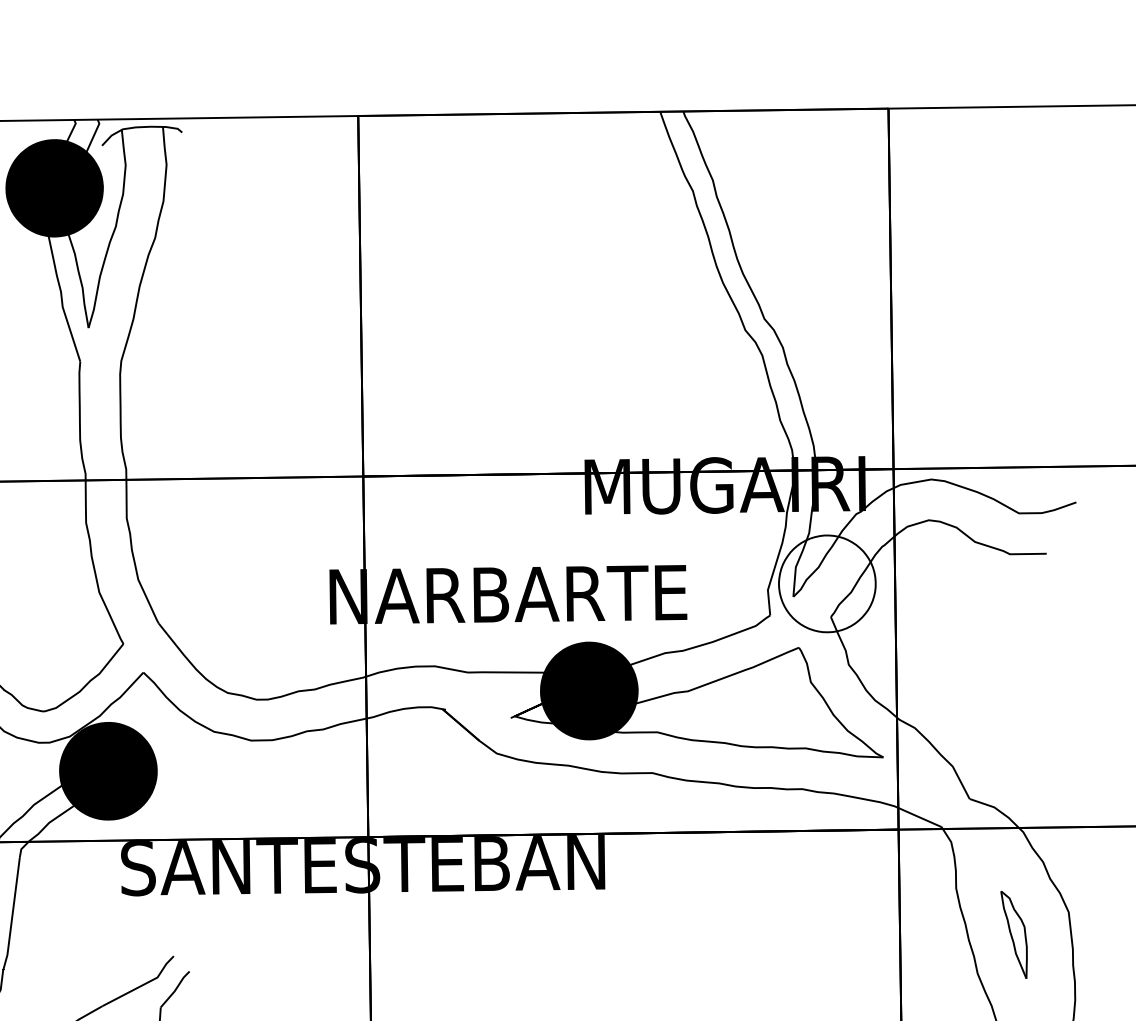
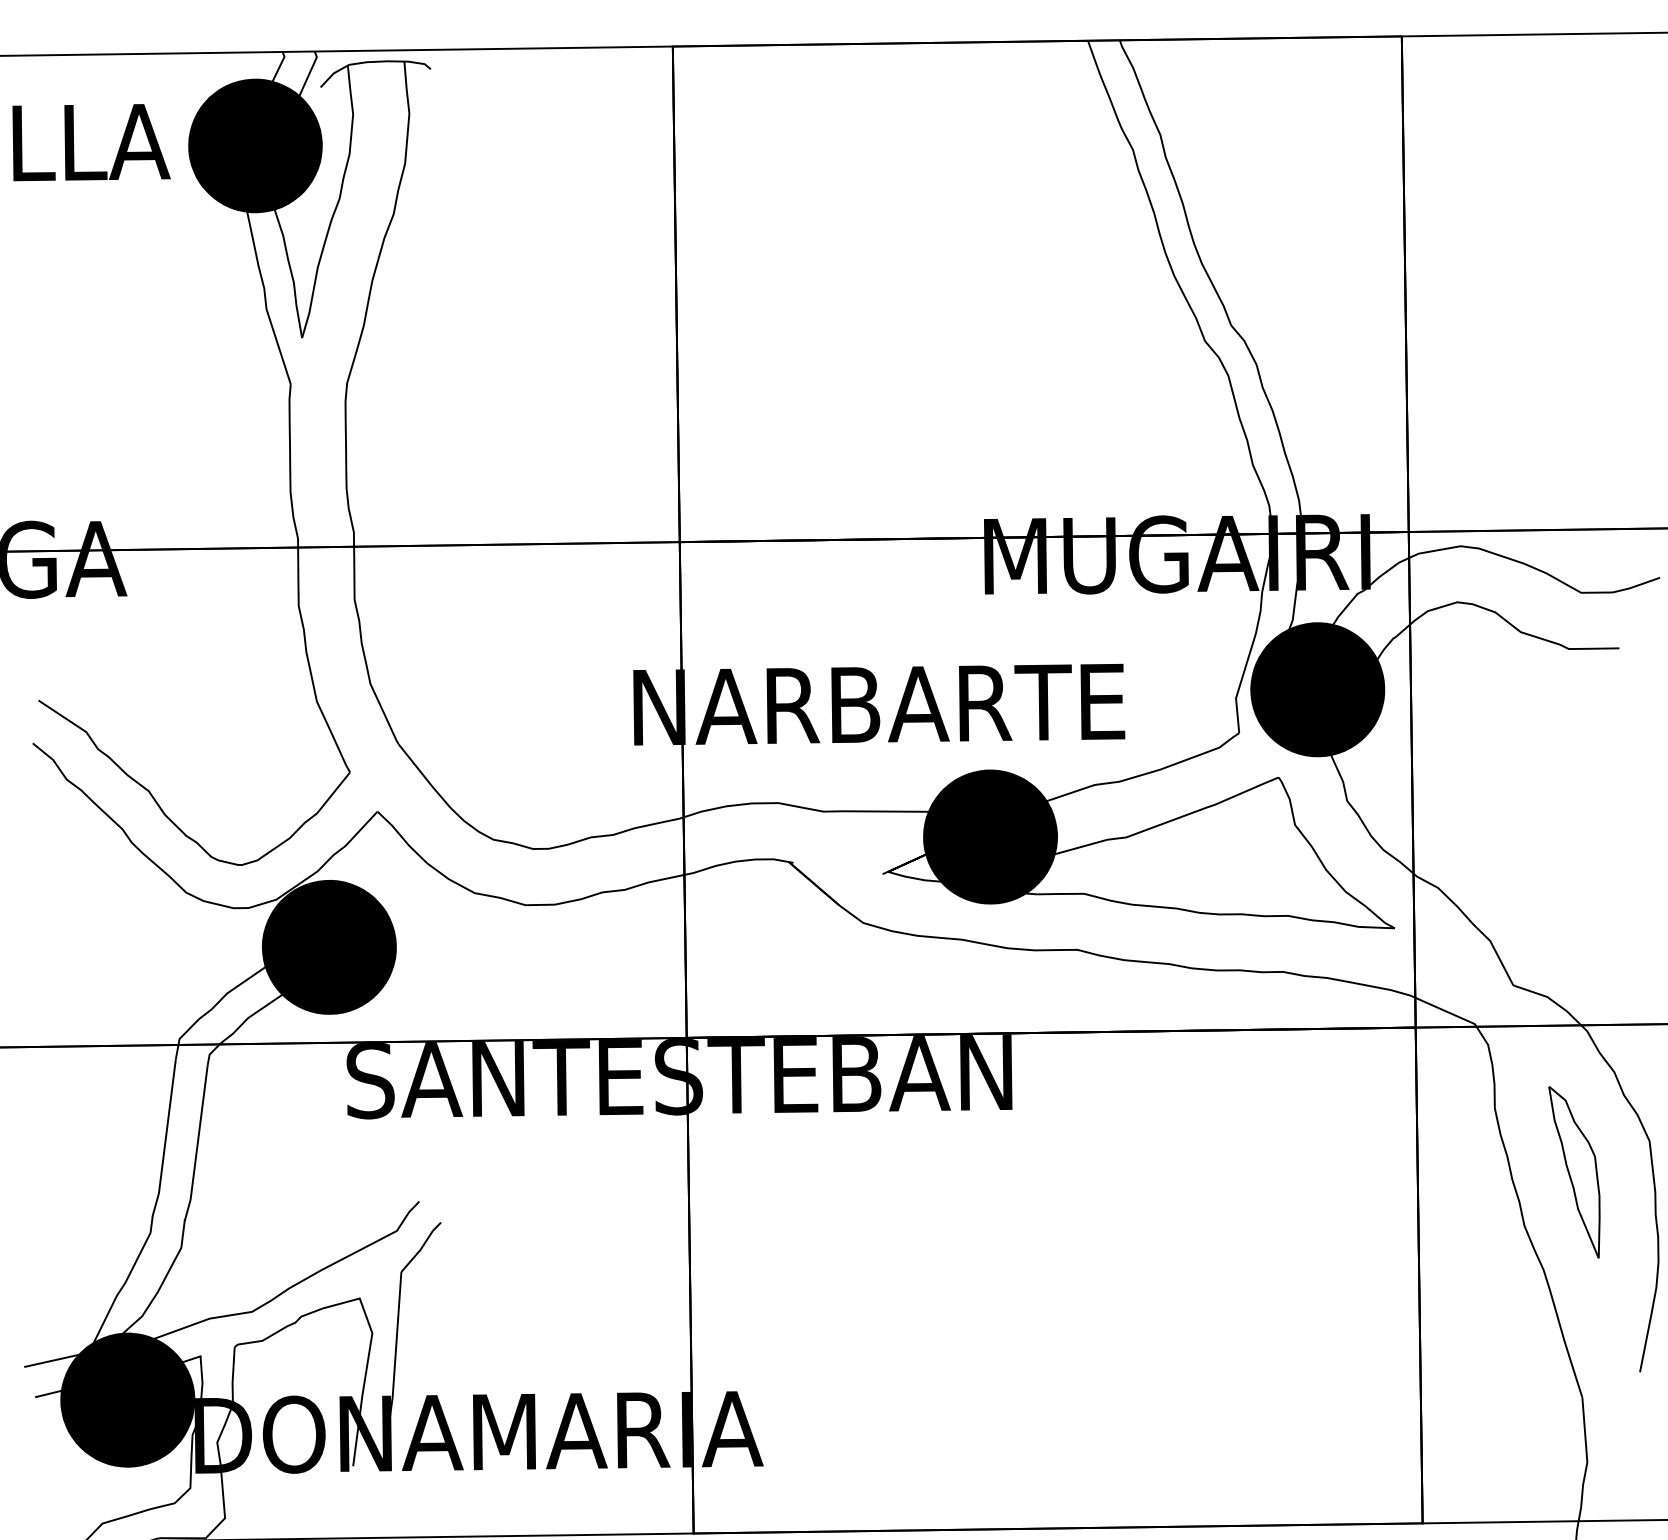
fill: (827, 583) -> (1317, 689), added
part: (1014, 935) -> (1574, 1172), size x1.43

